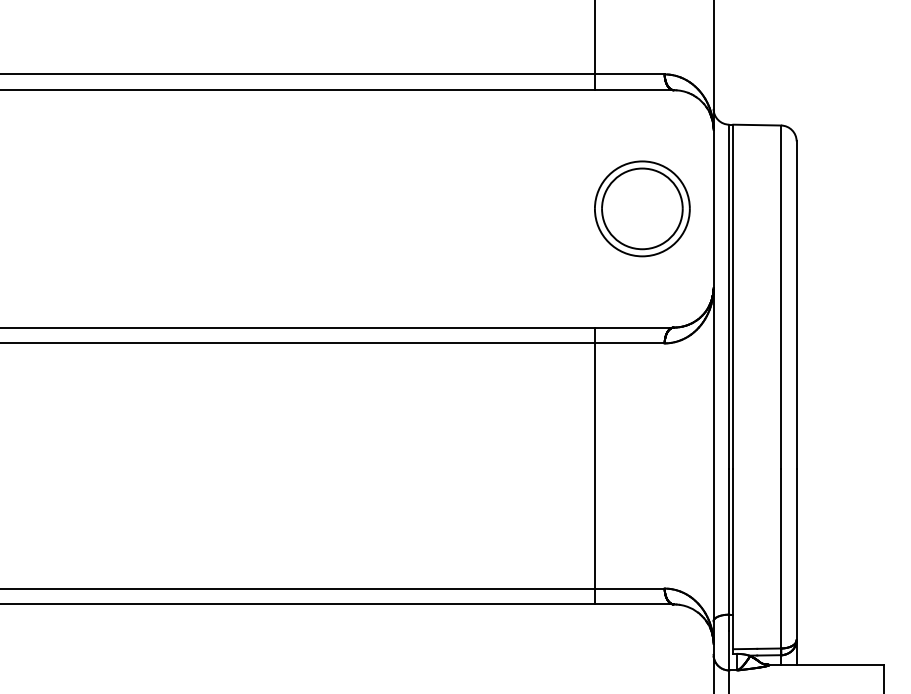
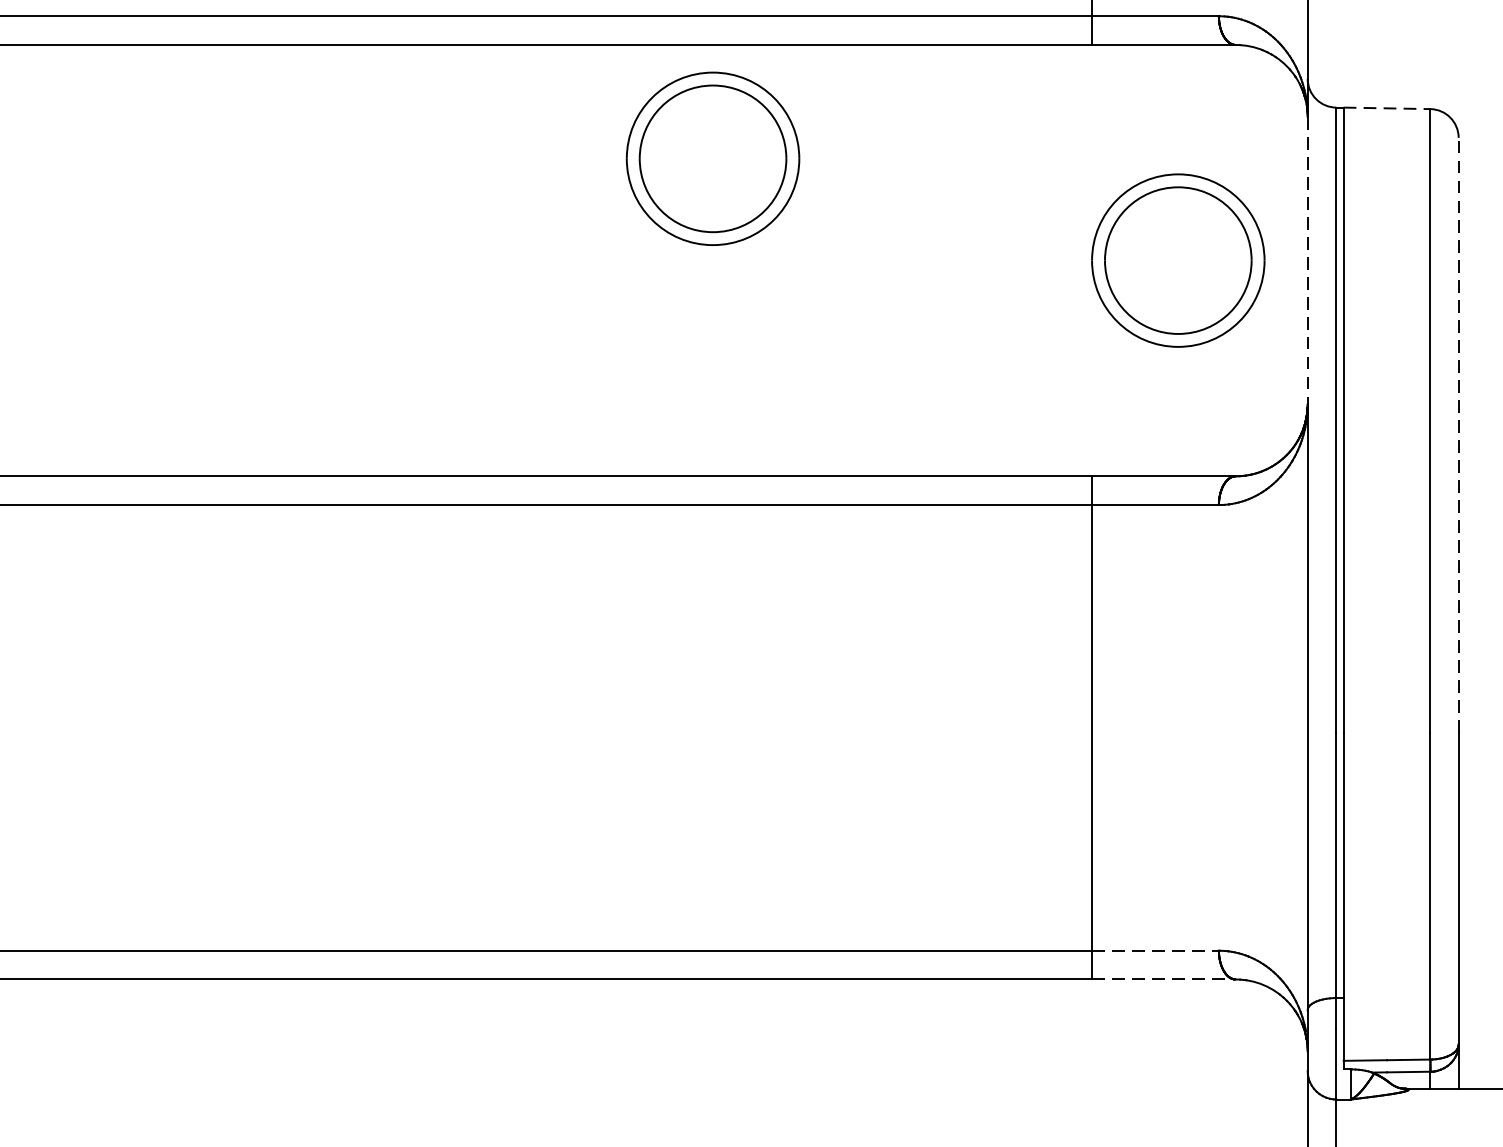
line: (757, 125) -> (1387, 109), solid -> dashed
part: (386, 152) -> (713, 158), added
line: (713, 209) -> (1307, 261), solid -> dashed
line: (796, 305) -> (1458, 436), solid -> dashed
line: (629, 588) -> (1154, 950), solid -> dashed
line: (634, 604) -> (1163, 979), solid -> dashed

